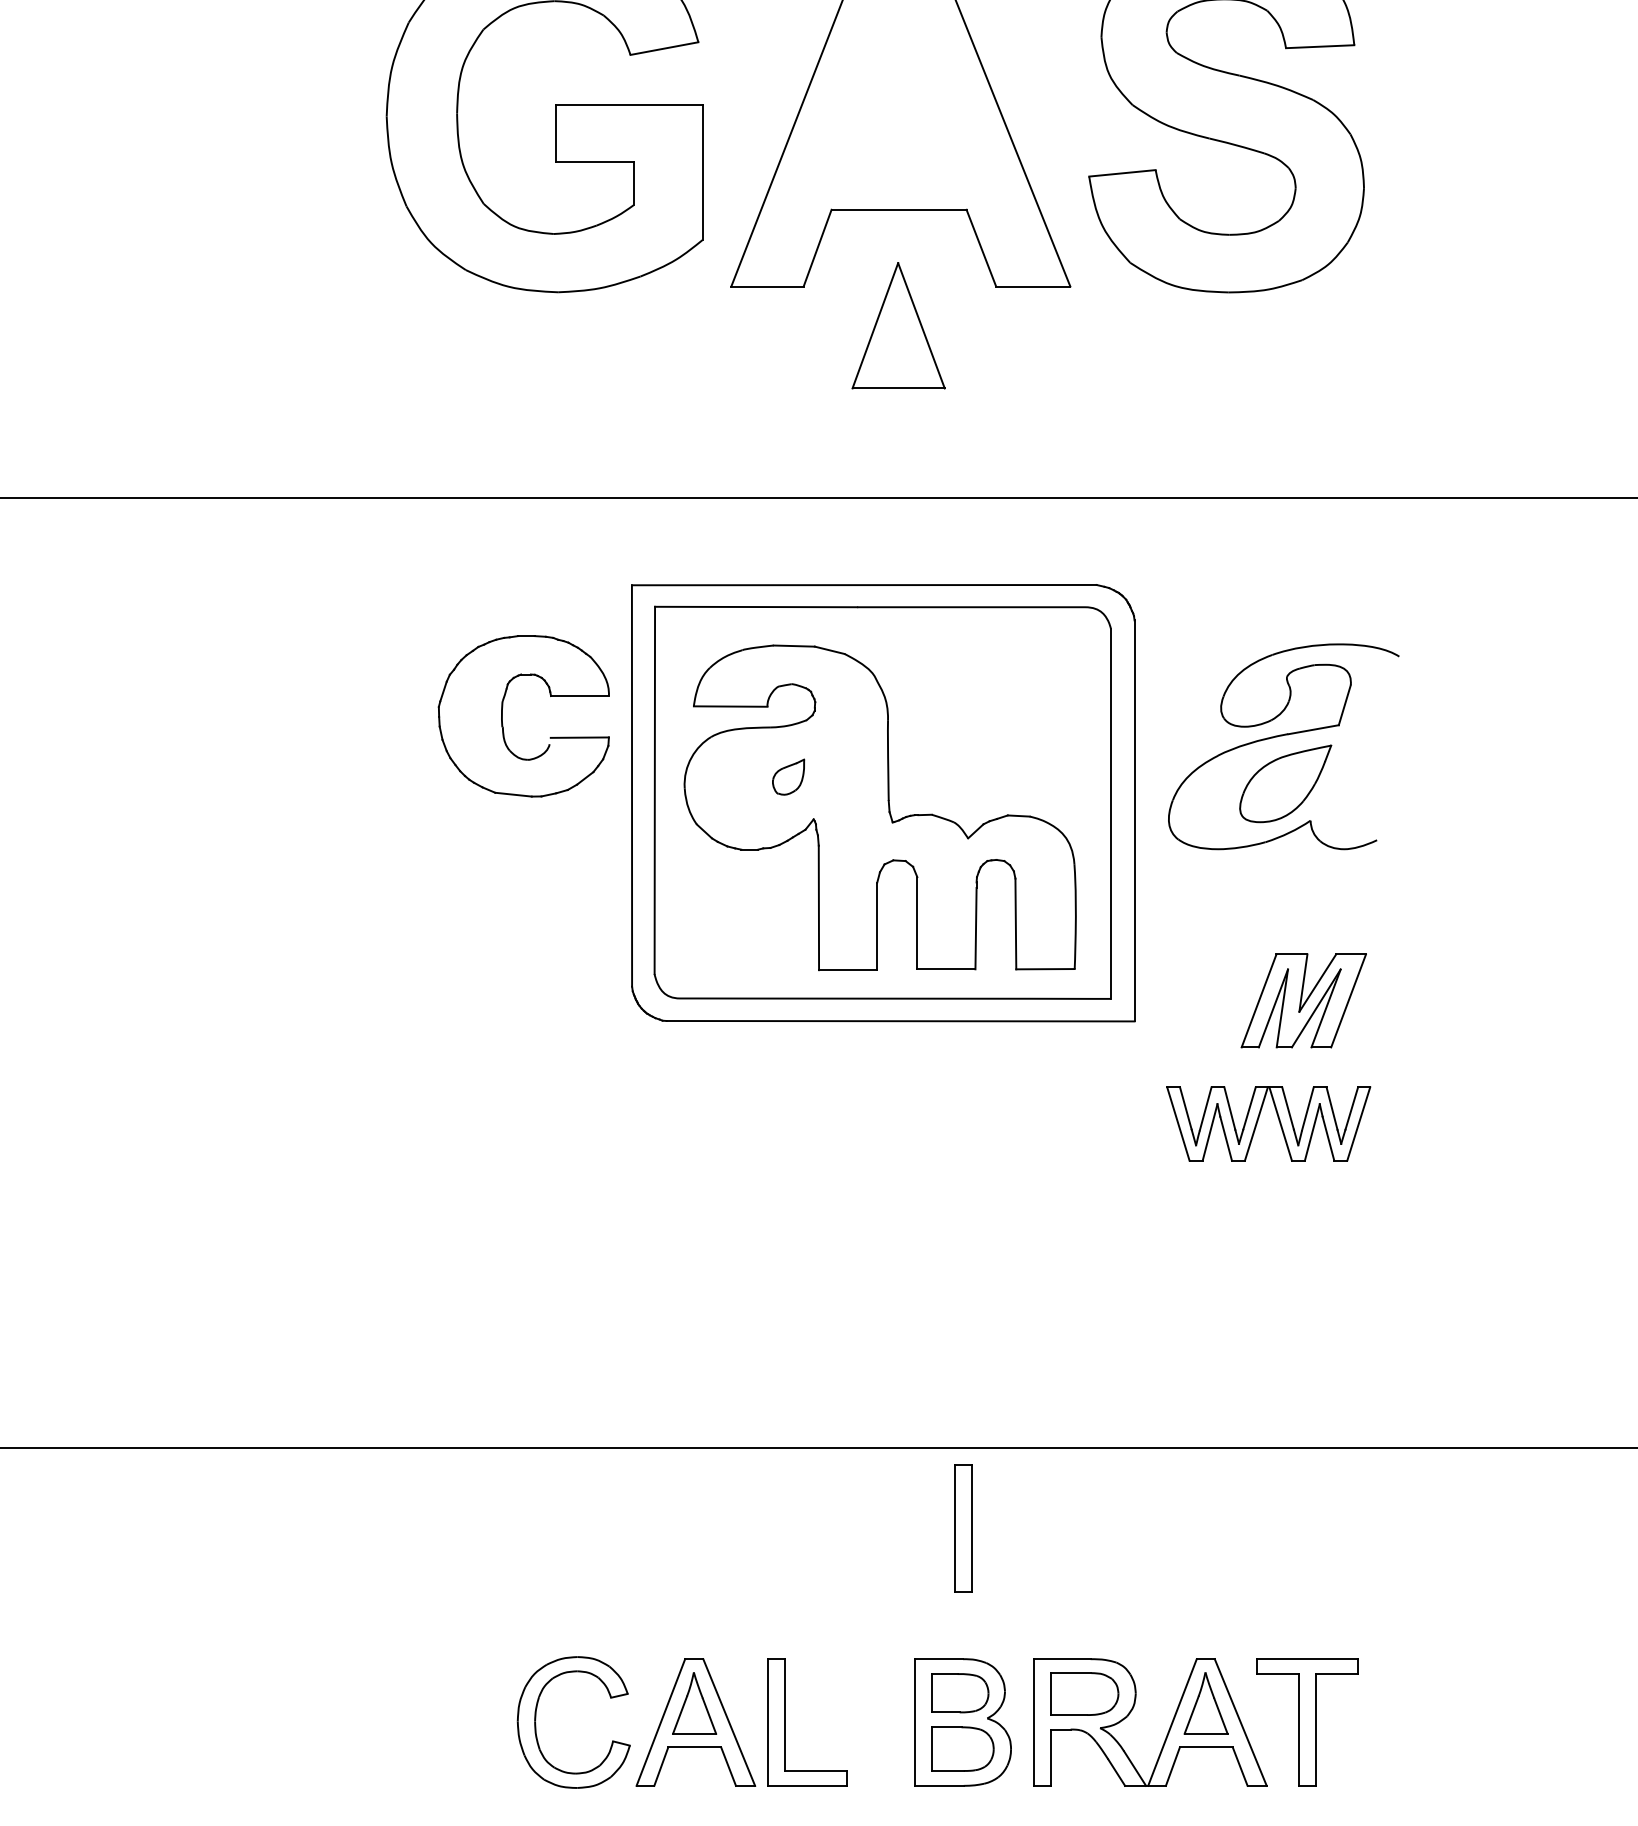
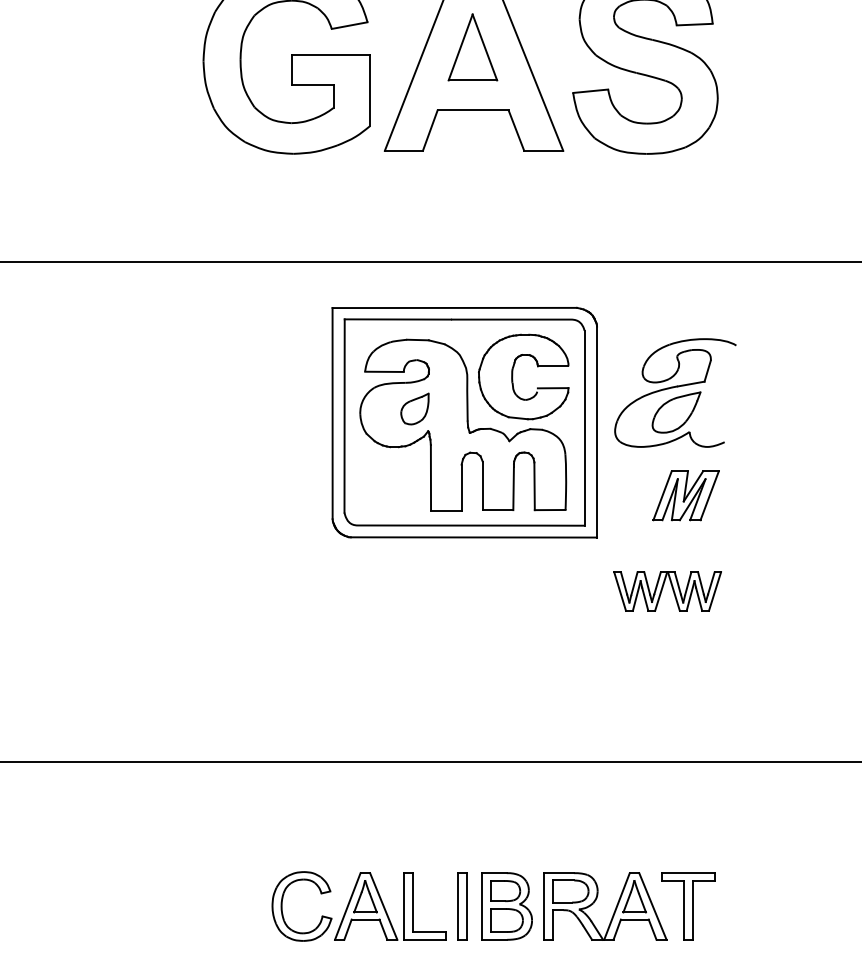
part: (897, 325) -> (472, 47), moved
part: (504, 715) -> (513, 376), moved
part: (787, 776) -> (414, 408), size x1.67
part: (1302, 1000) -> (685, 495), moved
part: (964, 1528) -> (462, 906), moved

